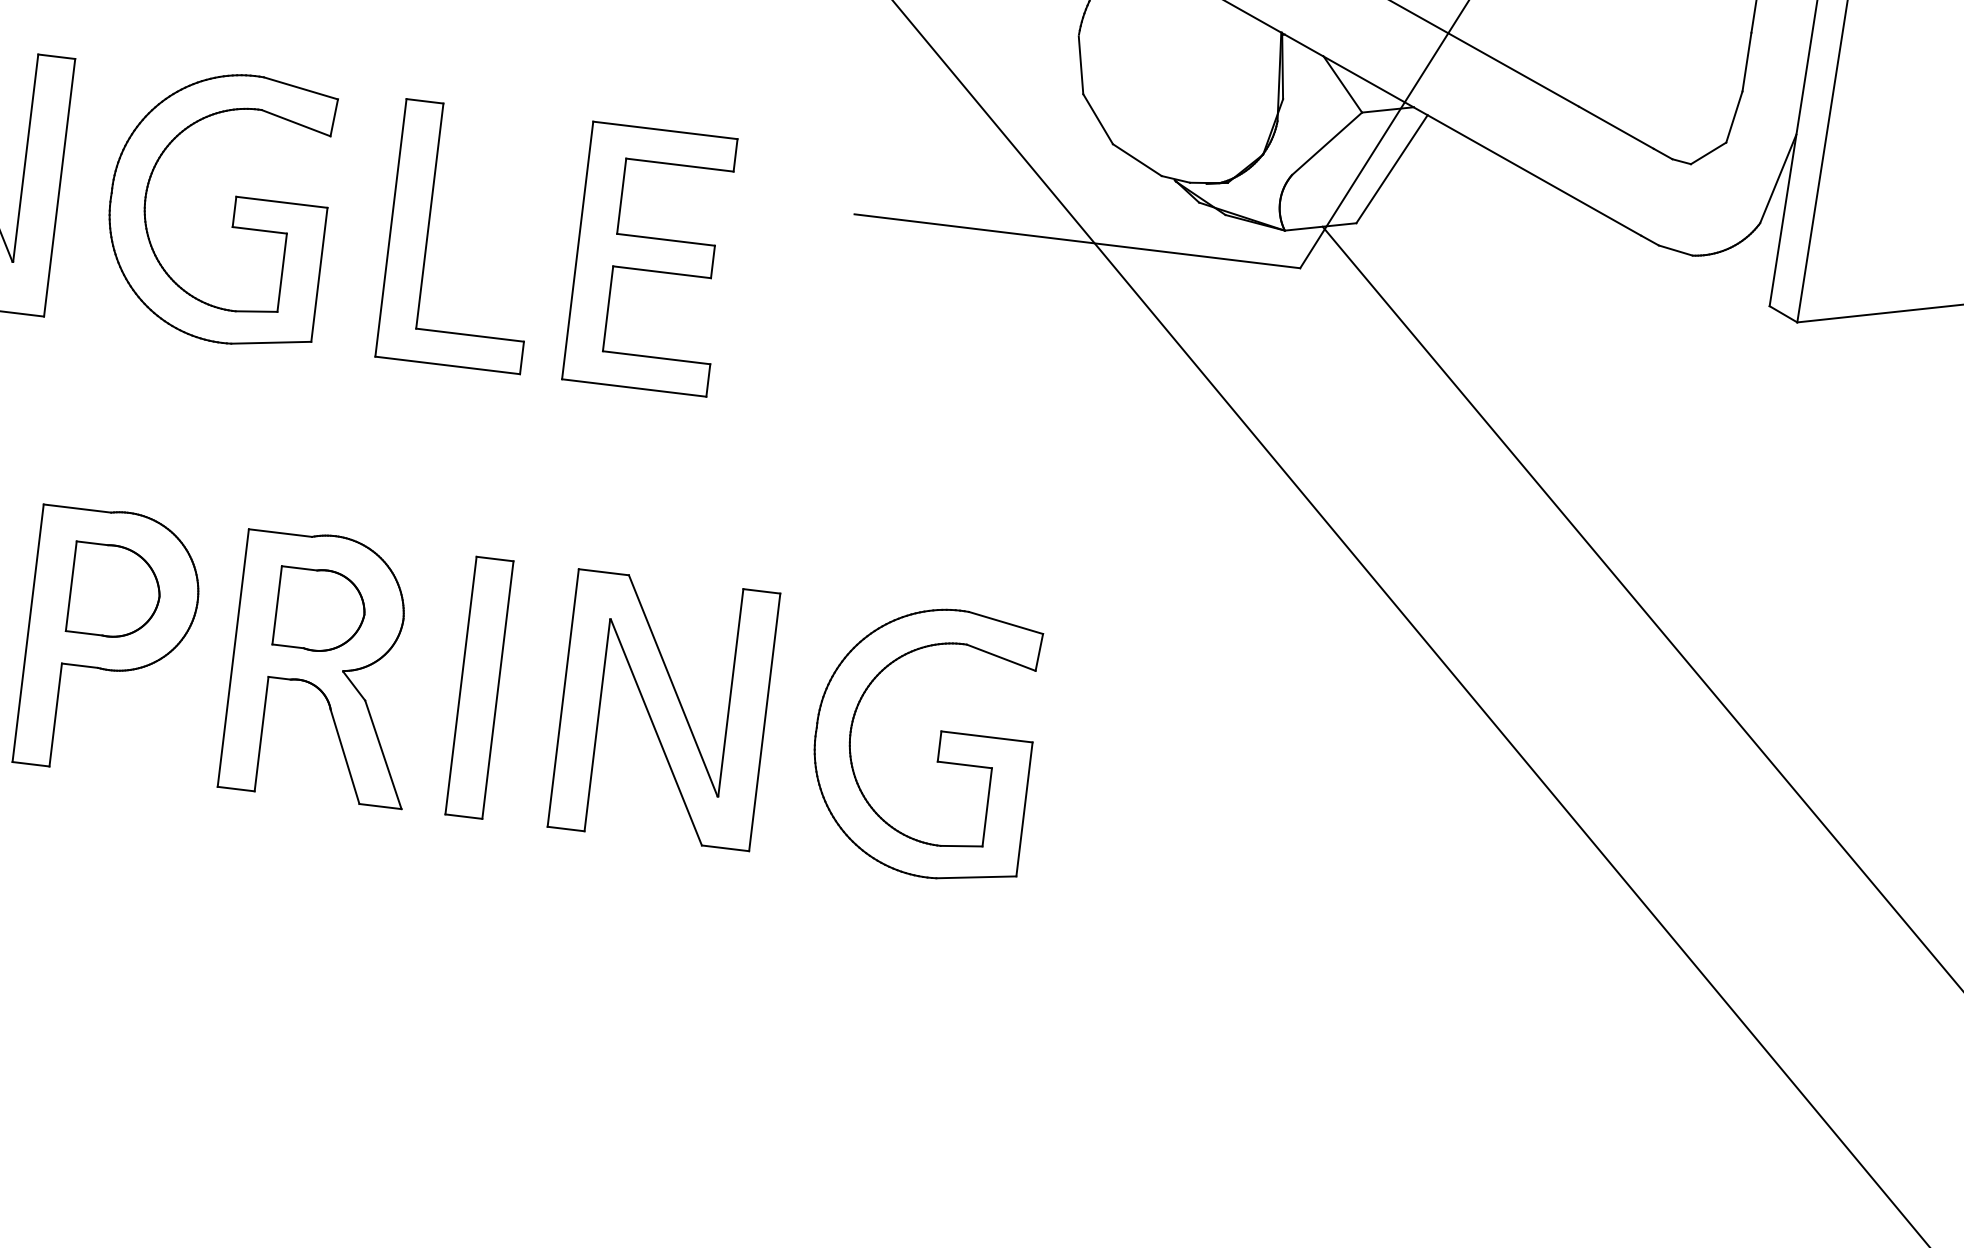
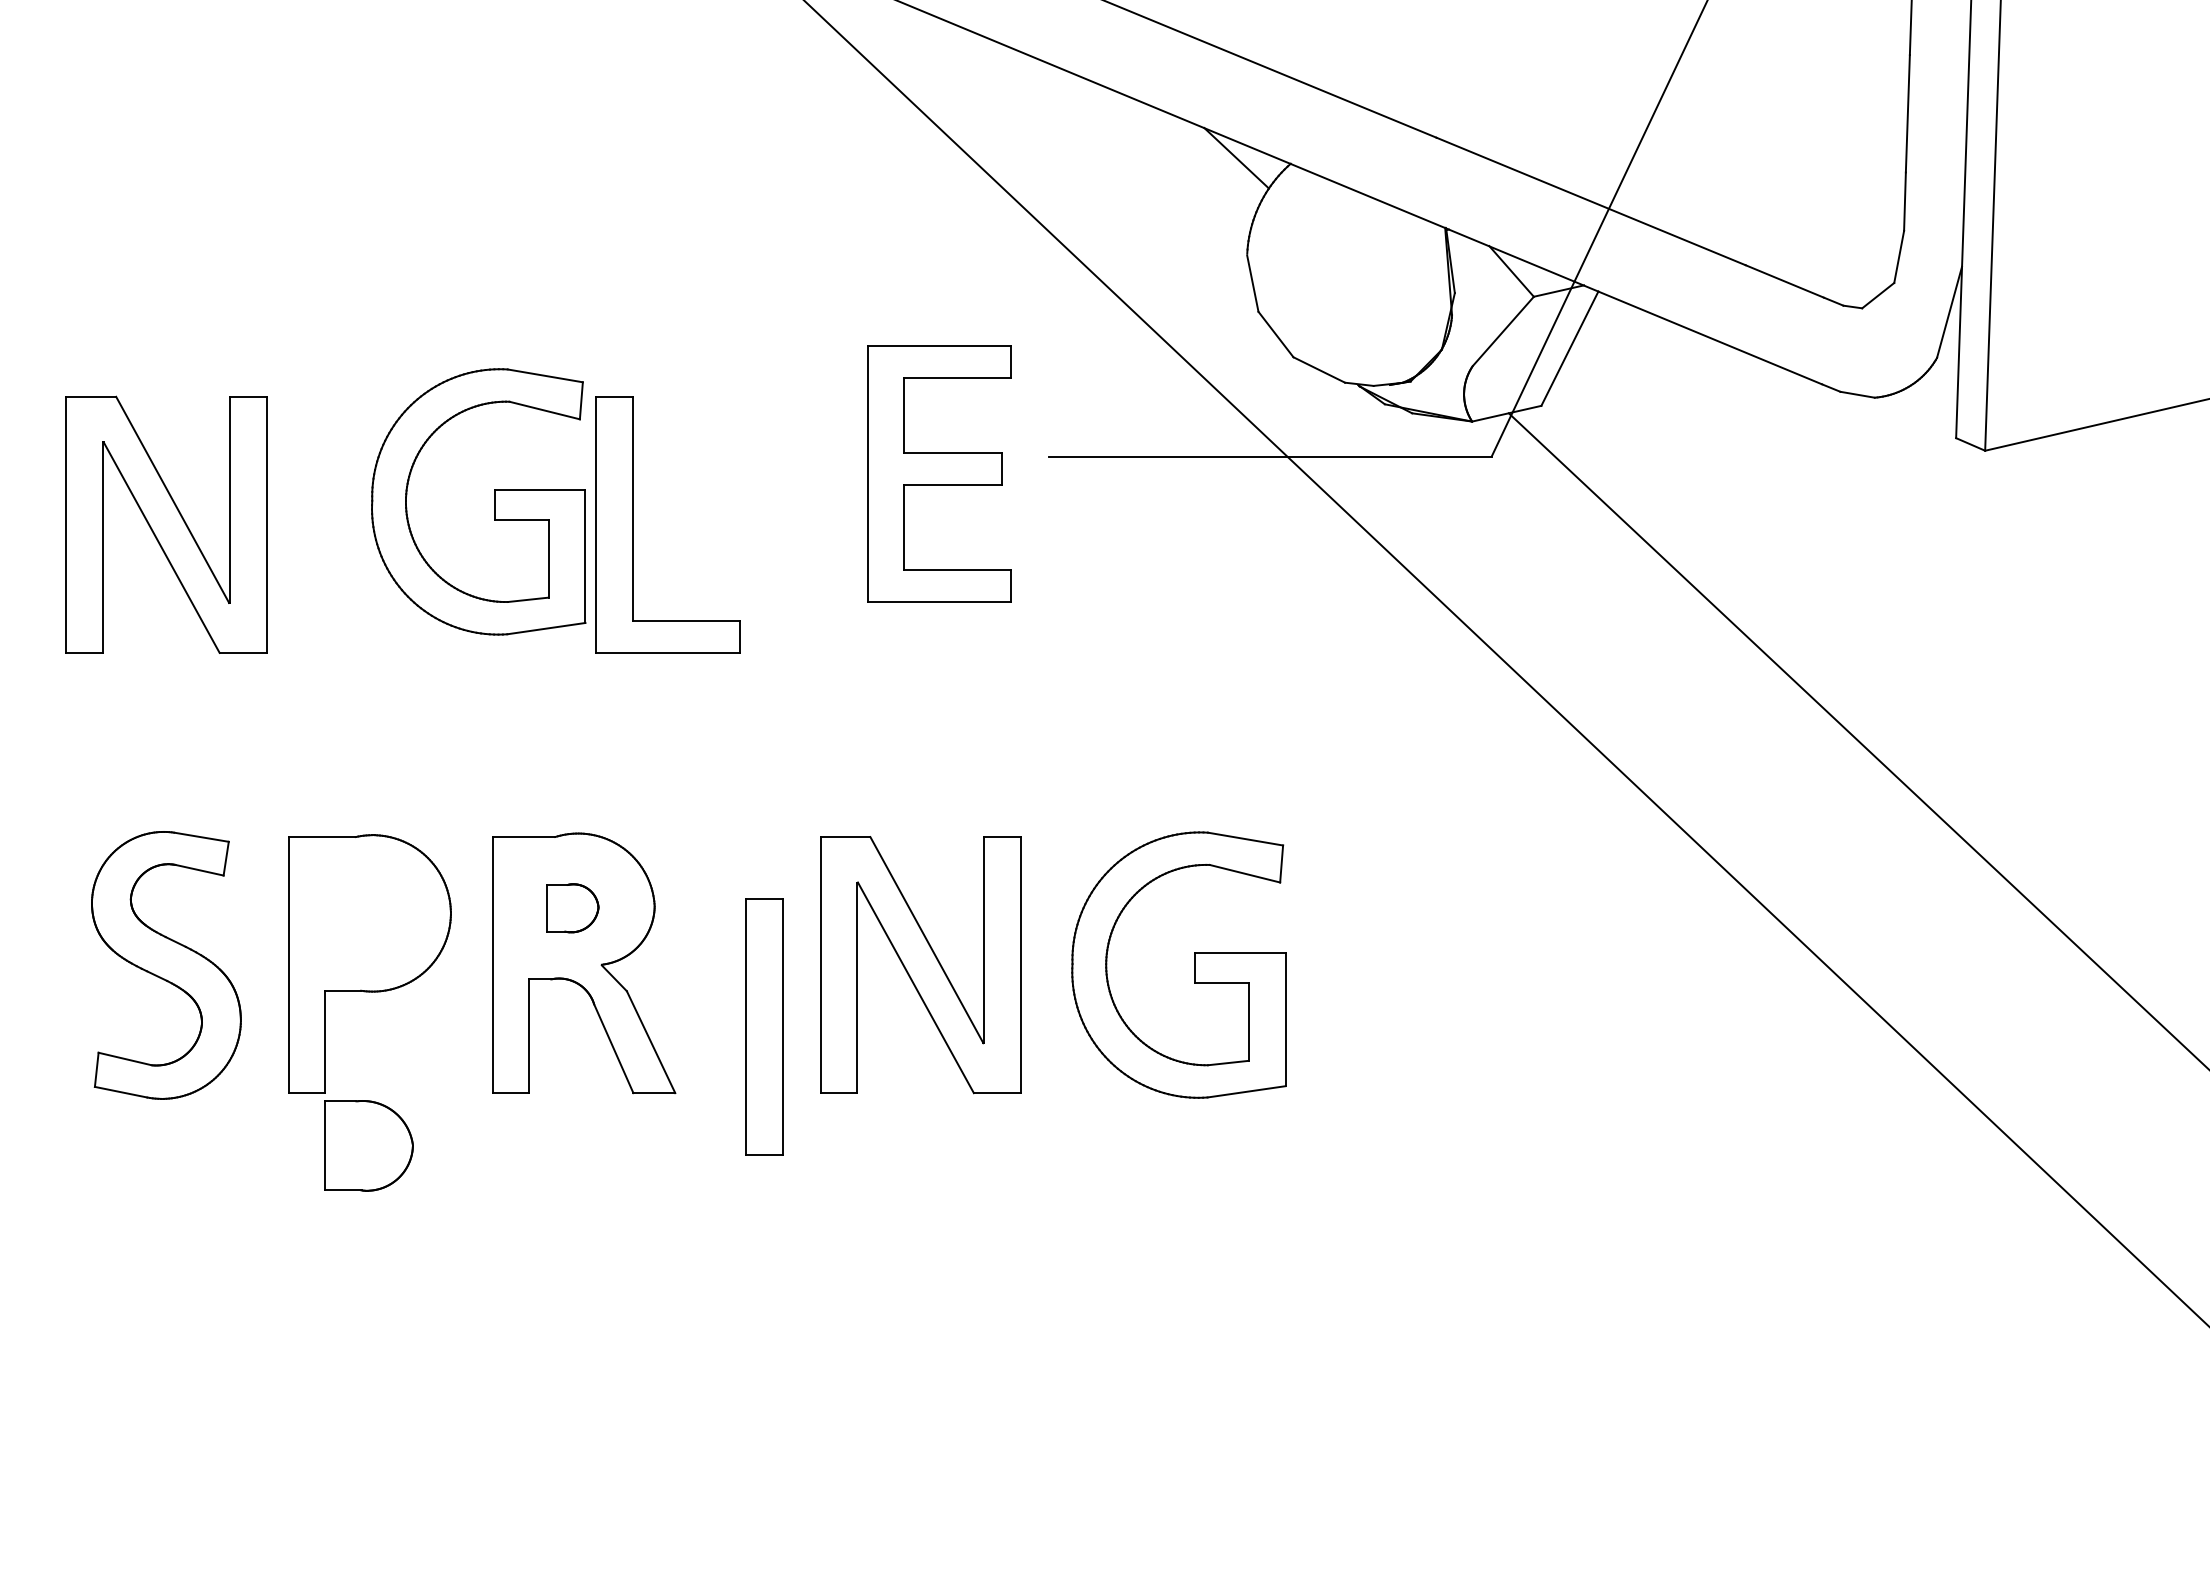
part: (234, 208) -> (494, 501), moved
part: (650, 258) -> (939, 473), moved
part: (114, 591) -> (368, 1145), moved
part: (320, 610) -> (572, 908), size x0.6
part: (479, 687) -> (764, 1026), moved

